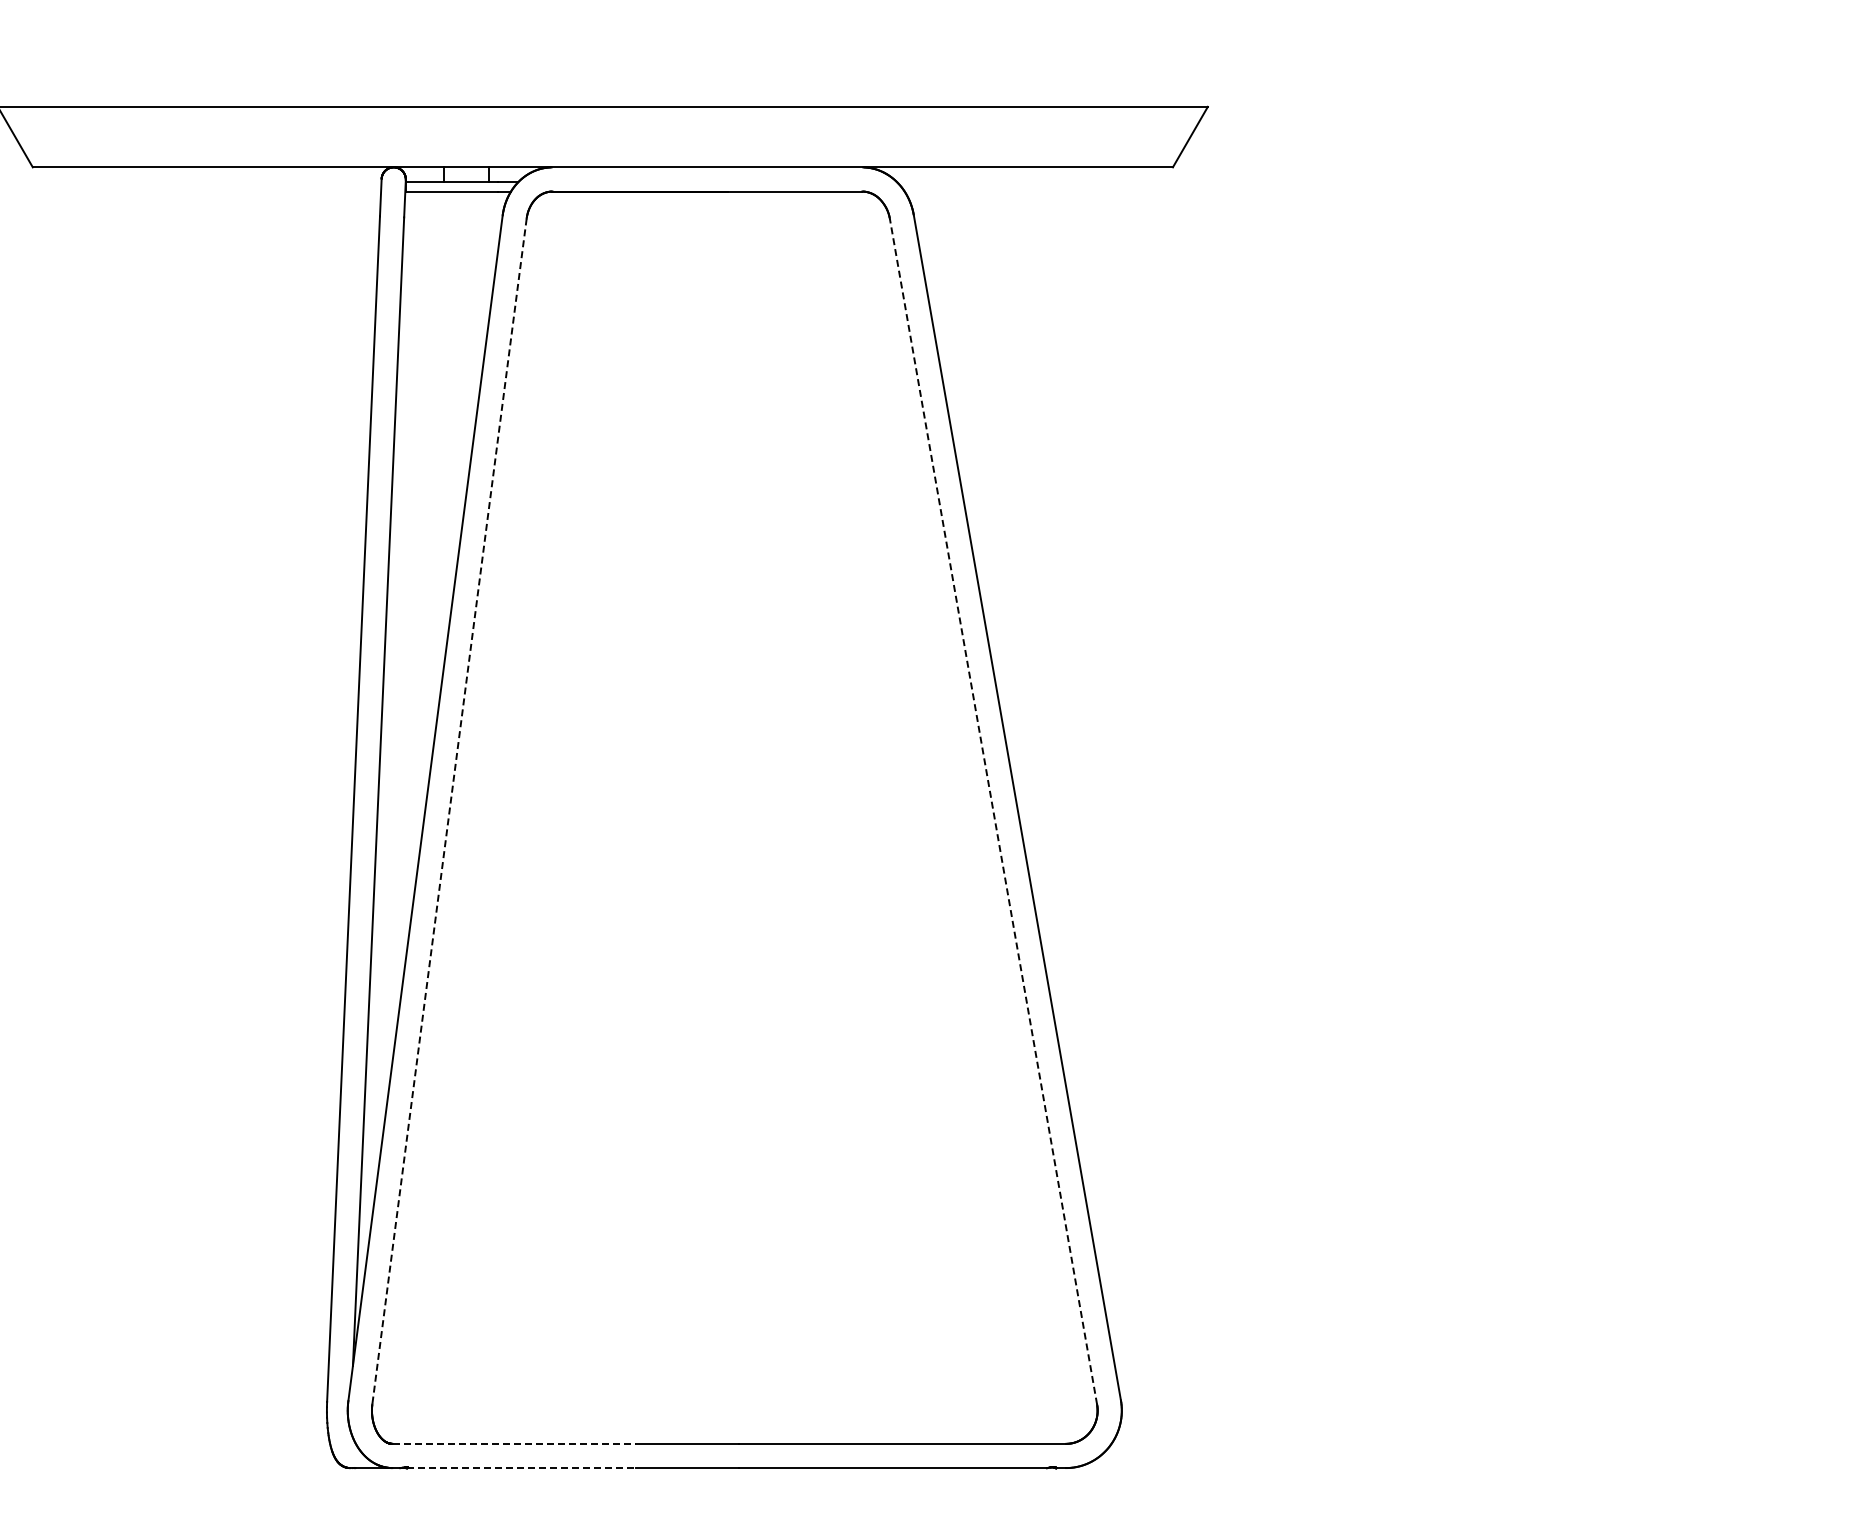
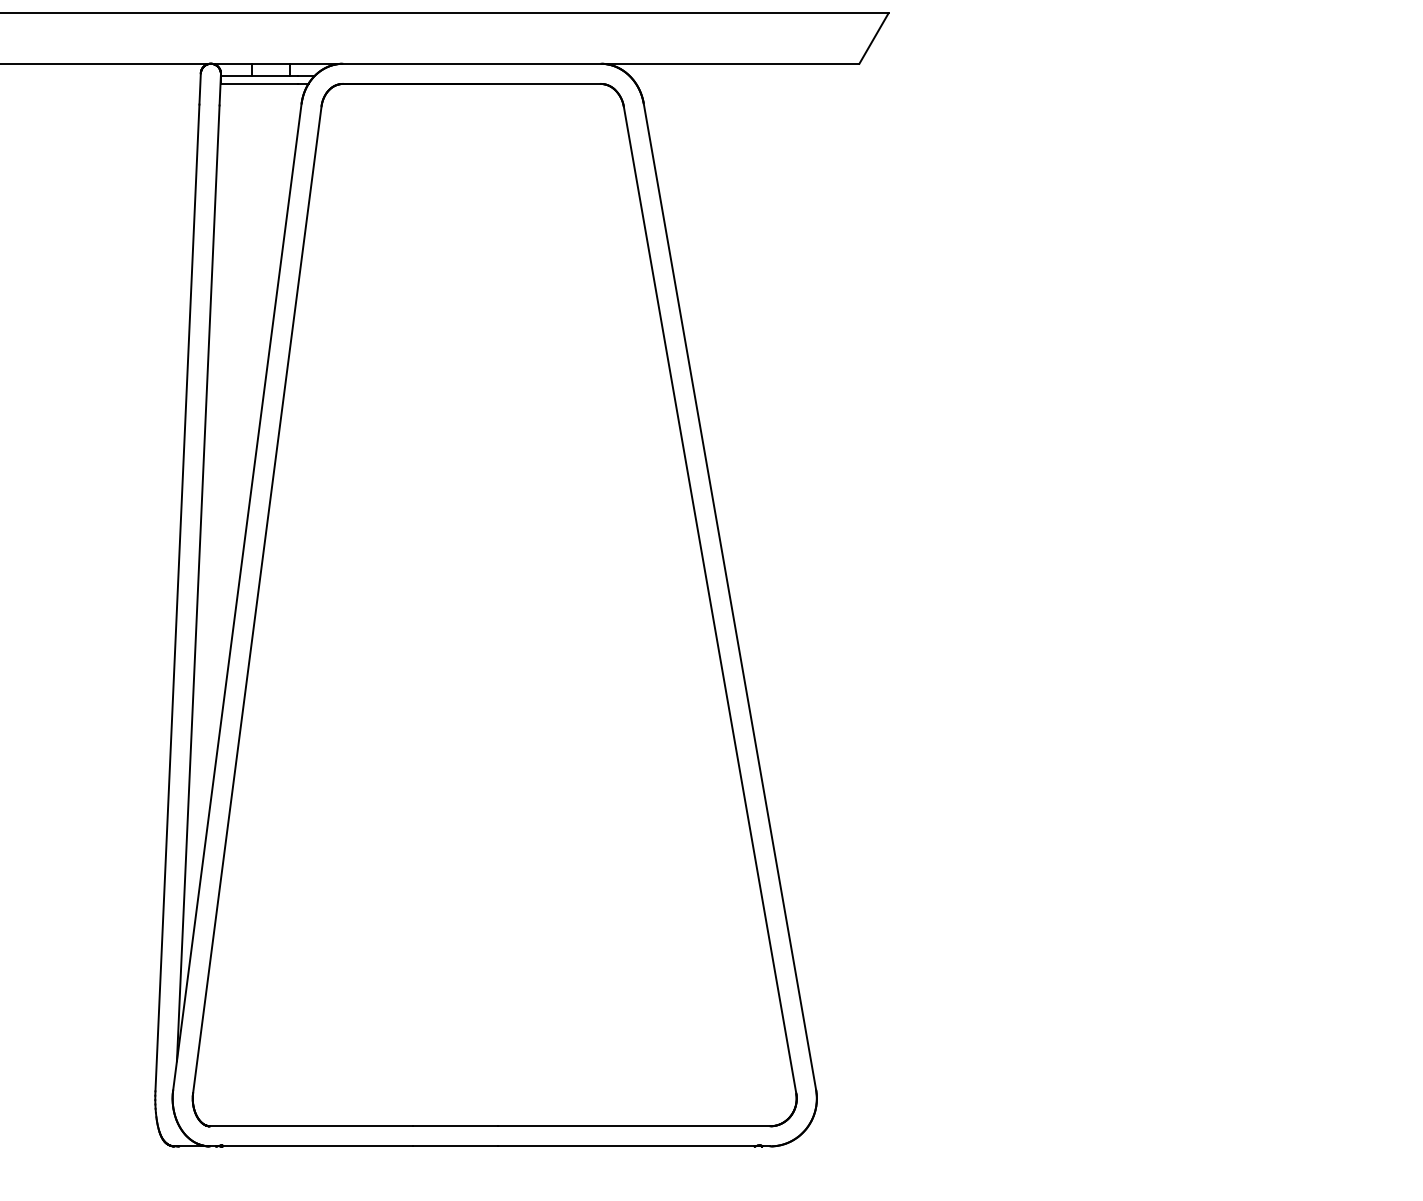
line: (449, 811) -> (257, 599), dashed -> solid
line: (993, 811) -> (710, 599), dashed -> solid
line: (514, 1443) -> (311, 1125), dashed -> solid
line: (521, 1468) -> (317, 1146), dashed -> solid

